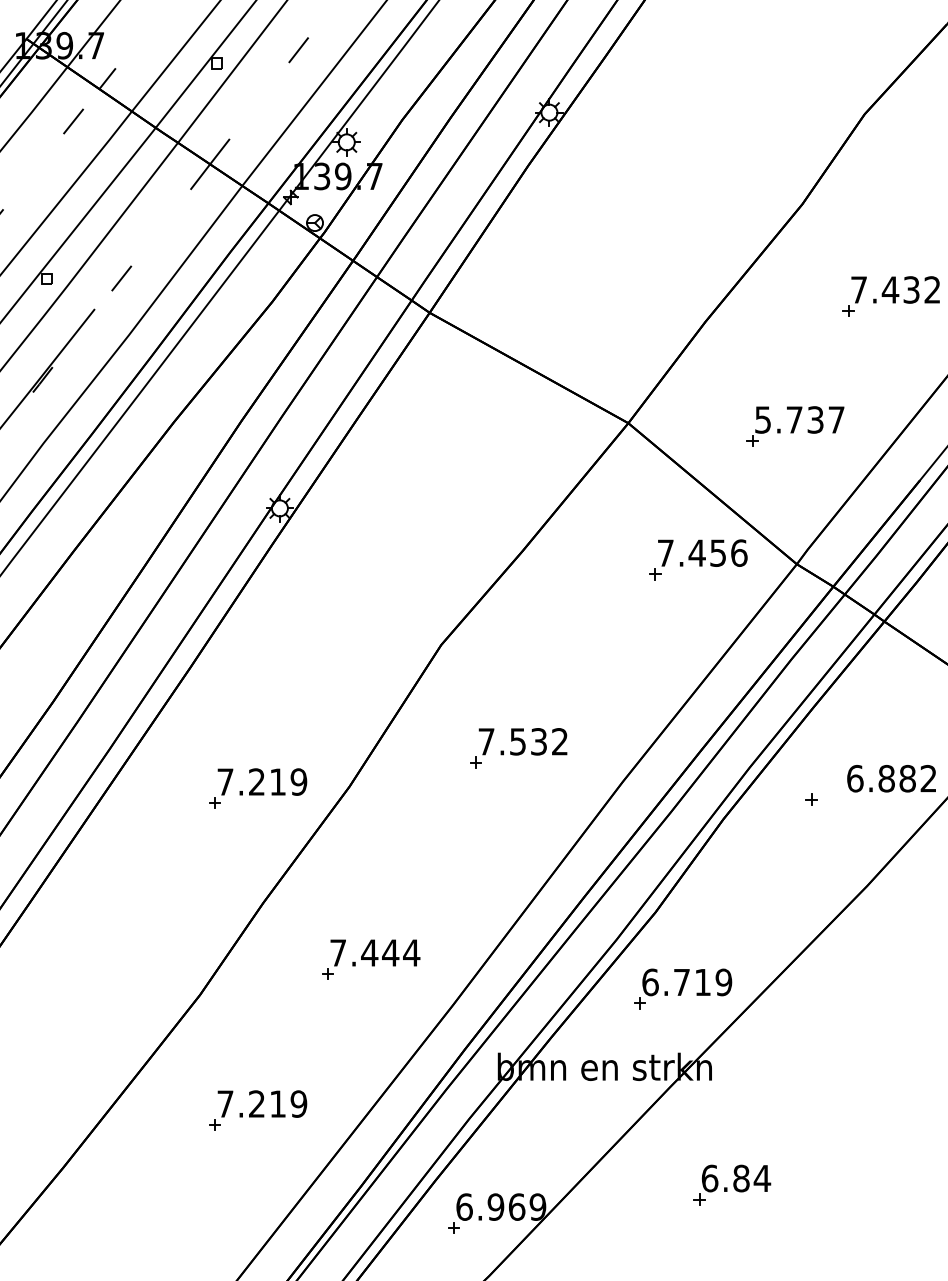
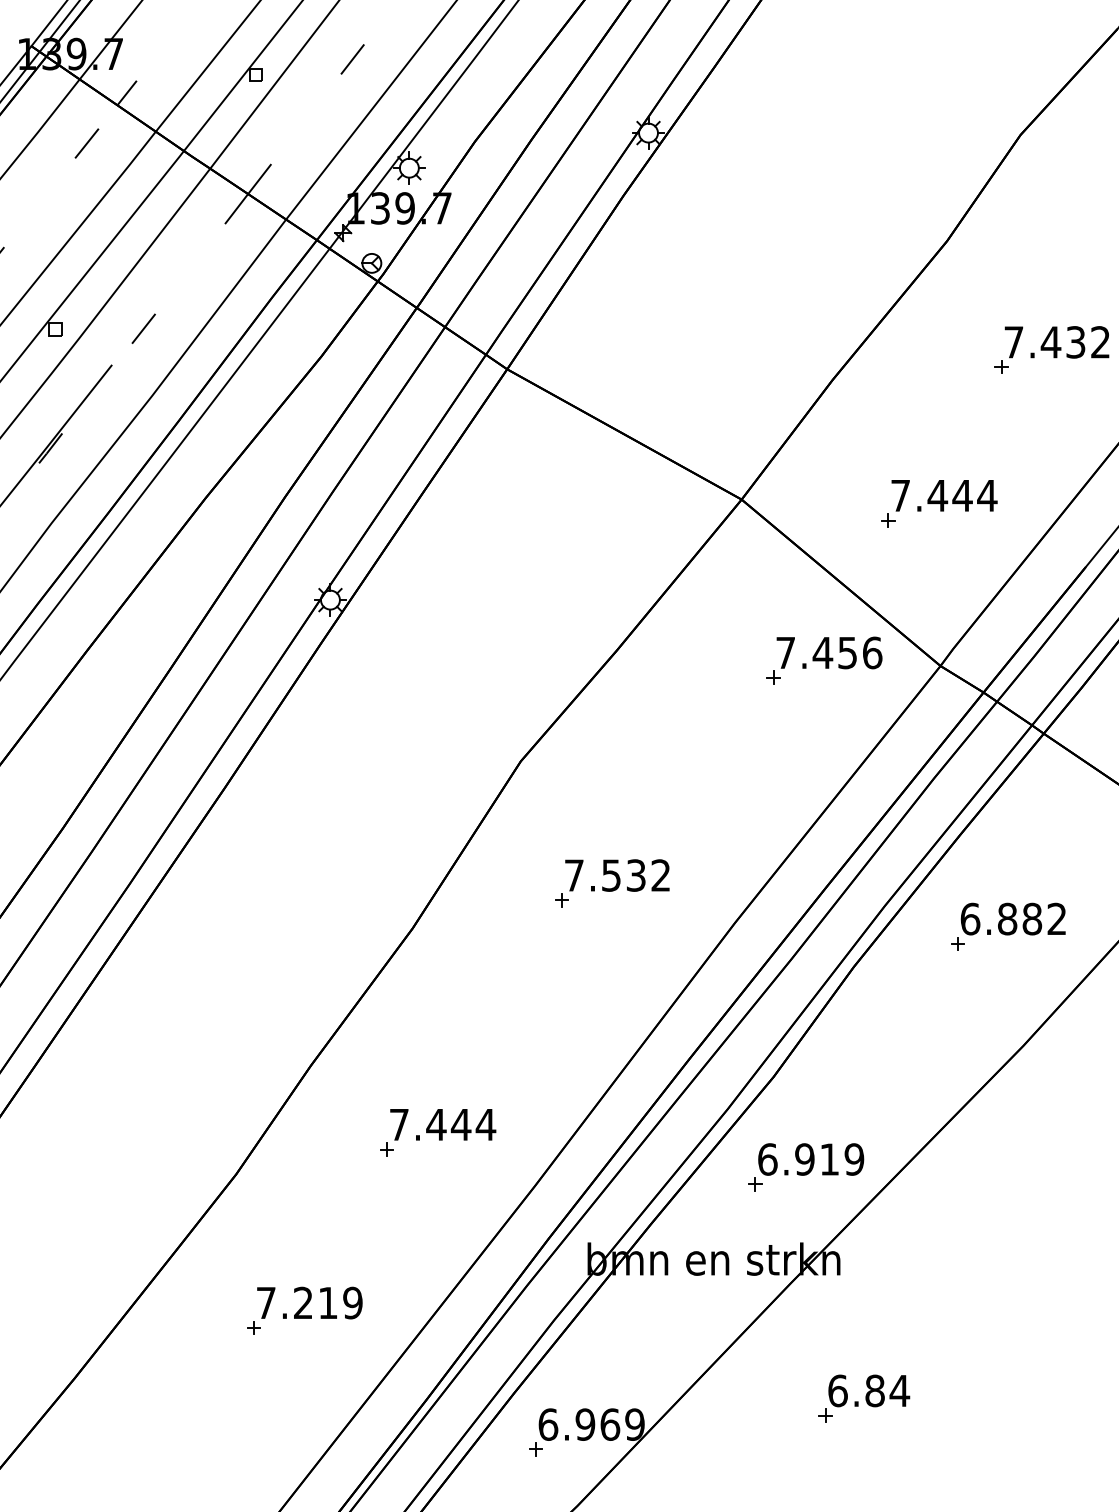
text: (800, 419) -> (944, 495), 5.737 -> 7.444
text: (890, 778) -> (1012, 918), moved
part: (257, 788) -> (304, 930), removed
text: (681, 982) -> (804, 1159), 6.719 -> 6.919

